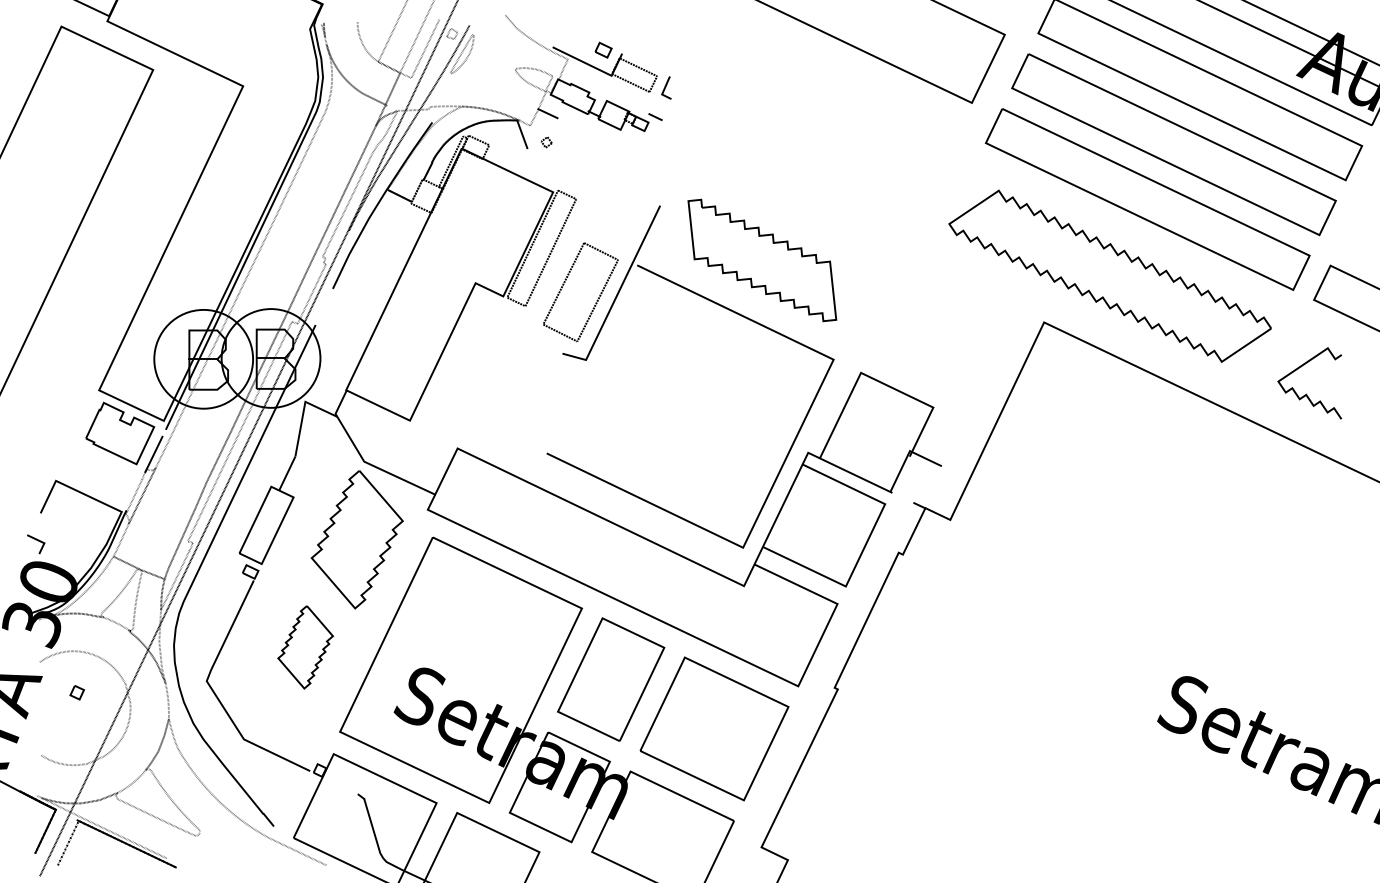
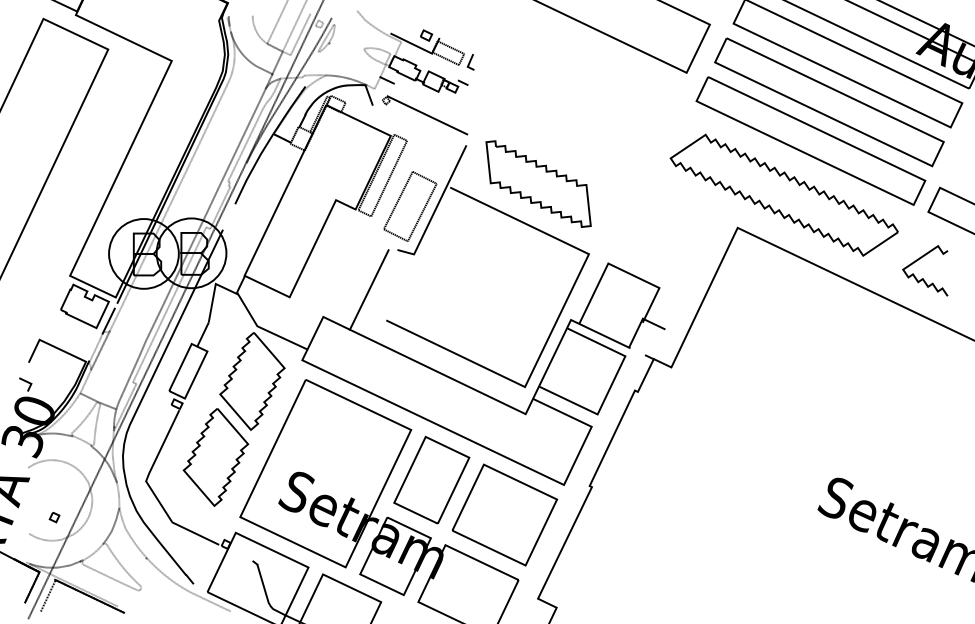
line: (605, 163) -> (427, 115), added
line: (521, 409) -> (368, 289), added
part: (304, 647) -> (215, 457), size x1.67
part: (77, 692) -> (54, 517), moved

